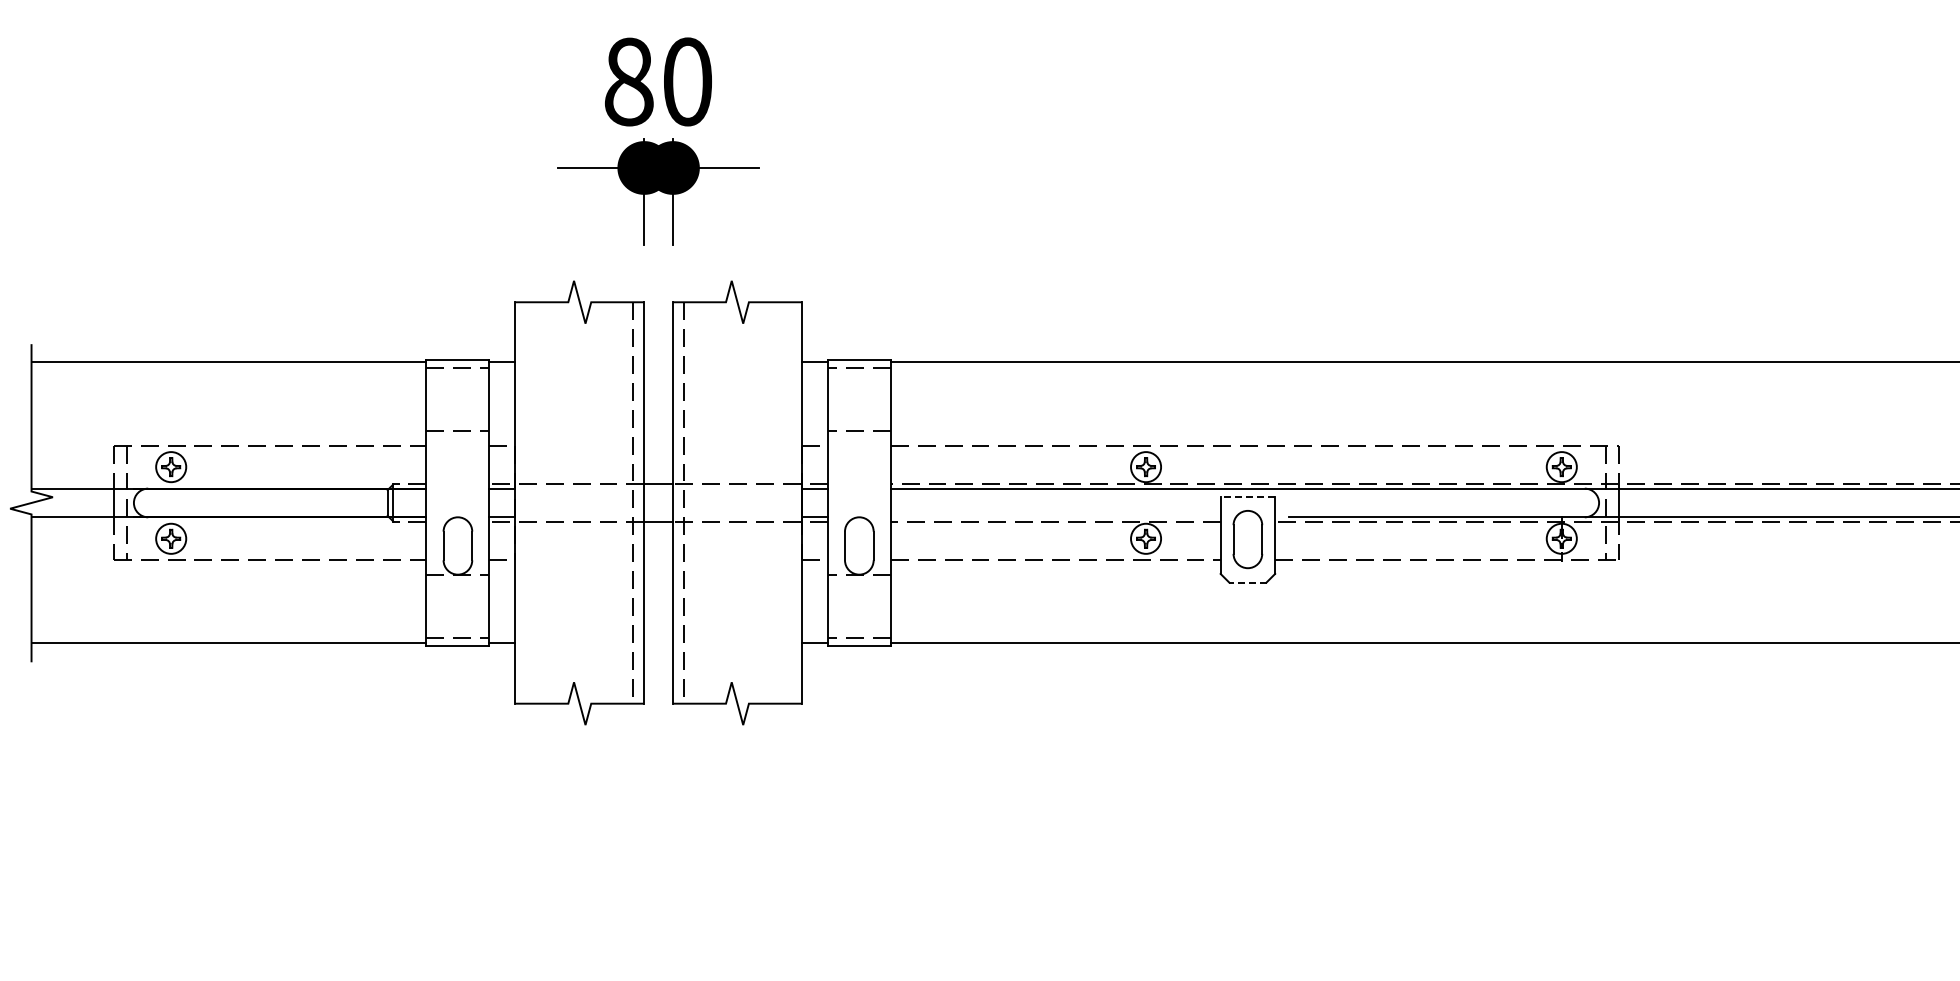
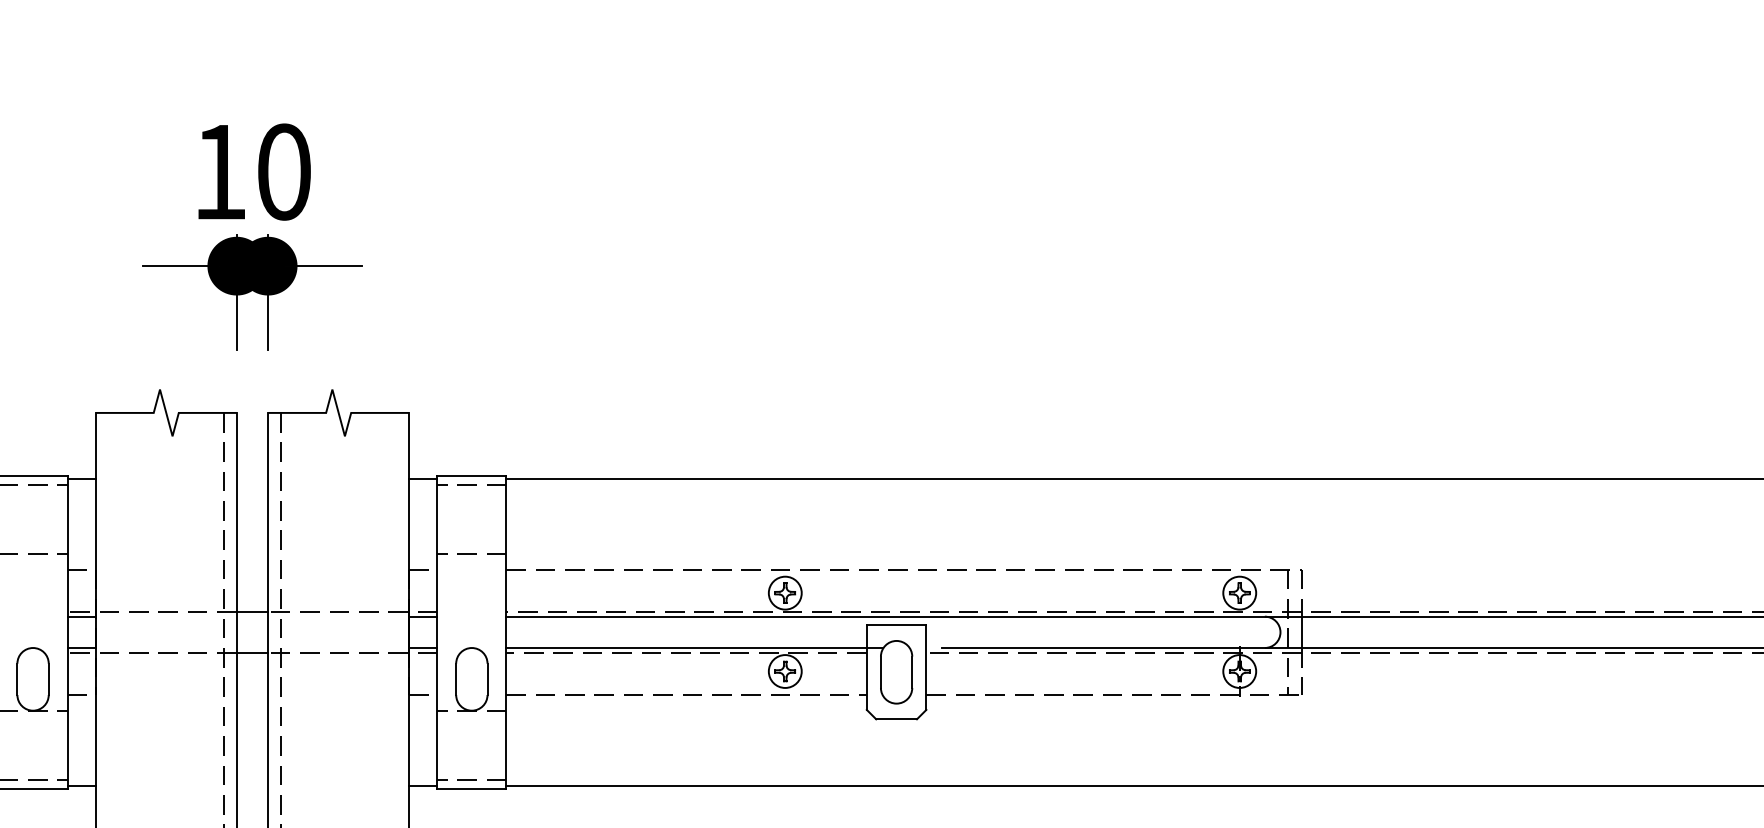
text: (628, 81) -> (219, 171), 80 -> 10
line: (1247, 496) -> (896, 625), dashed -> solid
line: (1062, 517) -> (693, 648), added
line: (1247, 582) -> (896, 719), dashed -> solid

